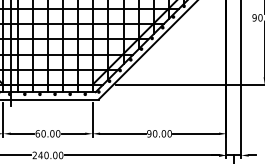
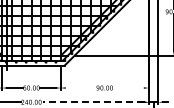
line: (122, 134) -> (80, 88), removed
line: (195, 134) -> (128, 88), removed
line: (142, 155) -> (93, 102), solid -> dashed

